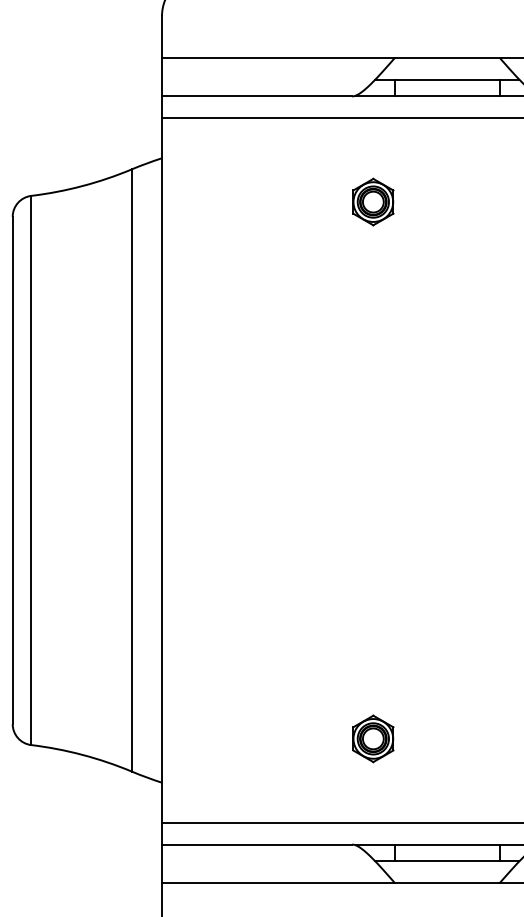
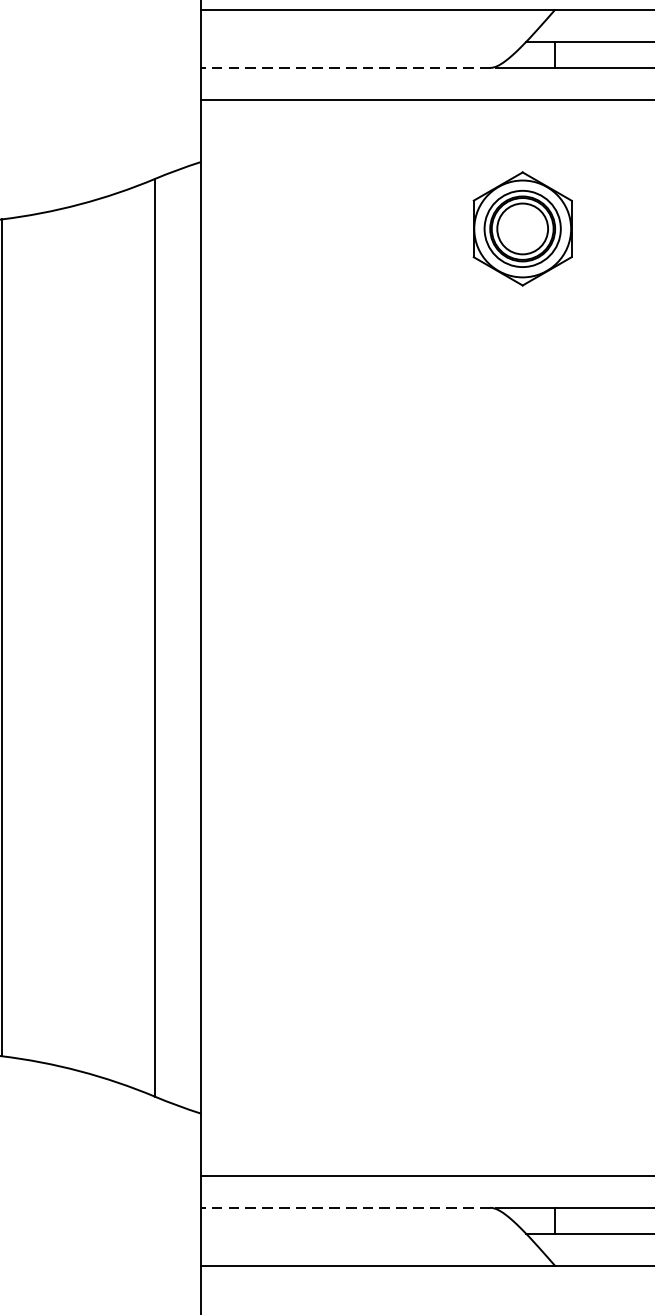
line: (256, 96) -> (344, 67), solid -> dashed
part: (373, 201) -> (523, 227), size x1.6
part: (373, 738) -> (523, 1046), removed
line: (256, 844) -> (344, 1207), solid -> dashed

